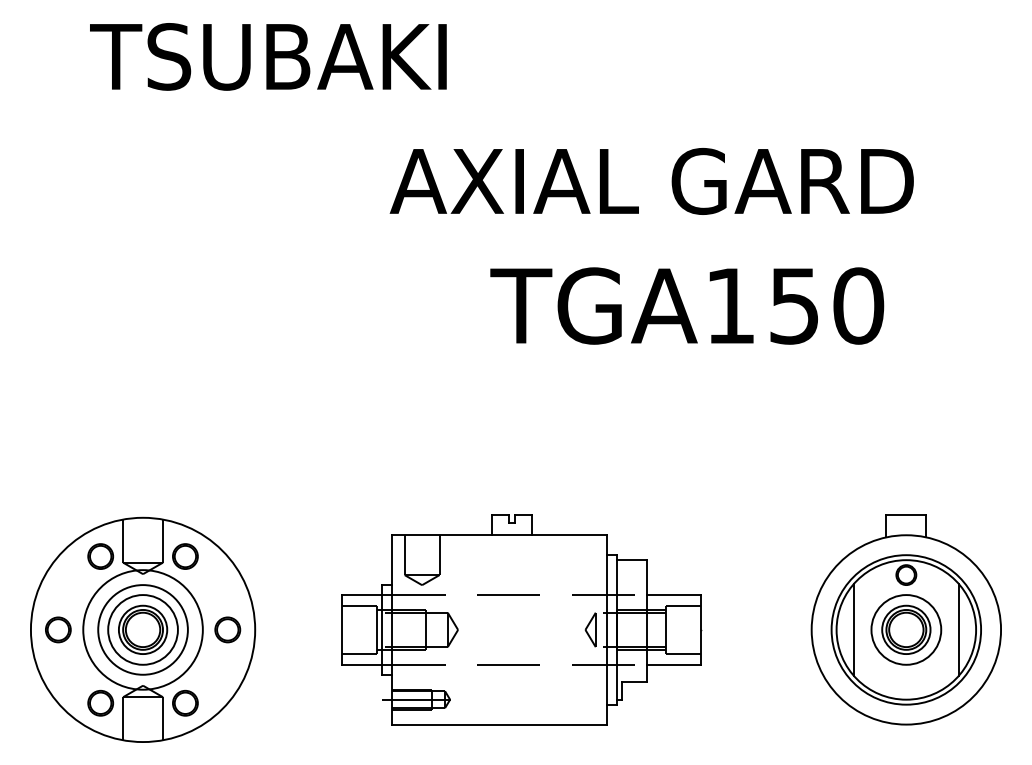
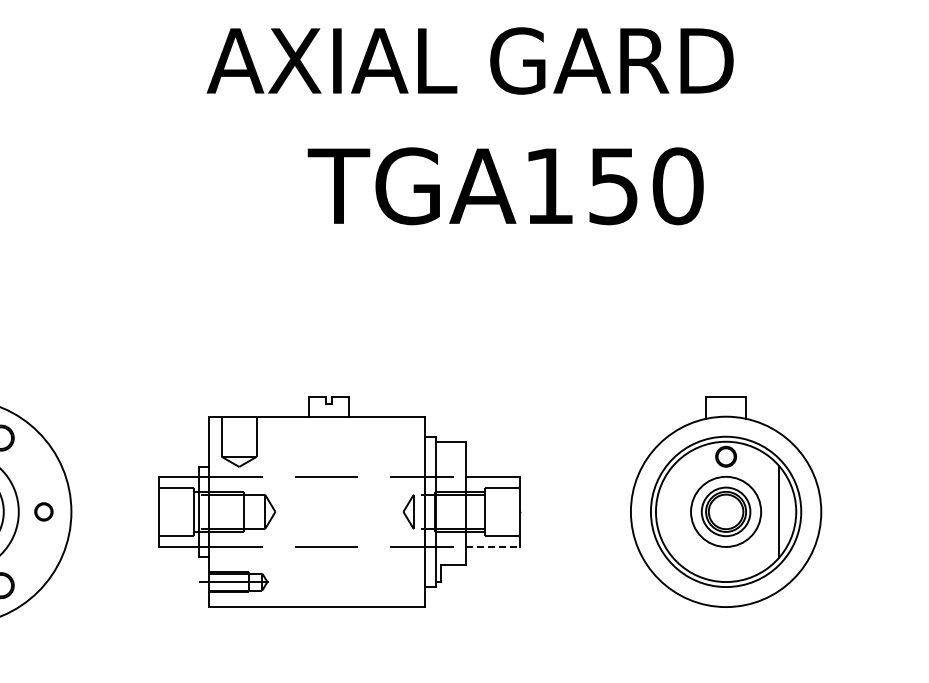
part: (227, 629) -> (43, 511), size x0.7
line: (854, 629) -> (673, 511), removed
line: (674, 664) -> (492, 546), solid -> dashed

